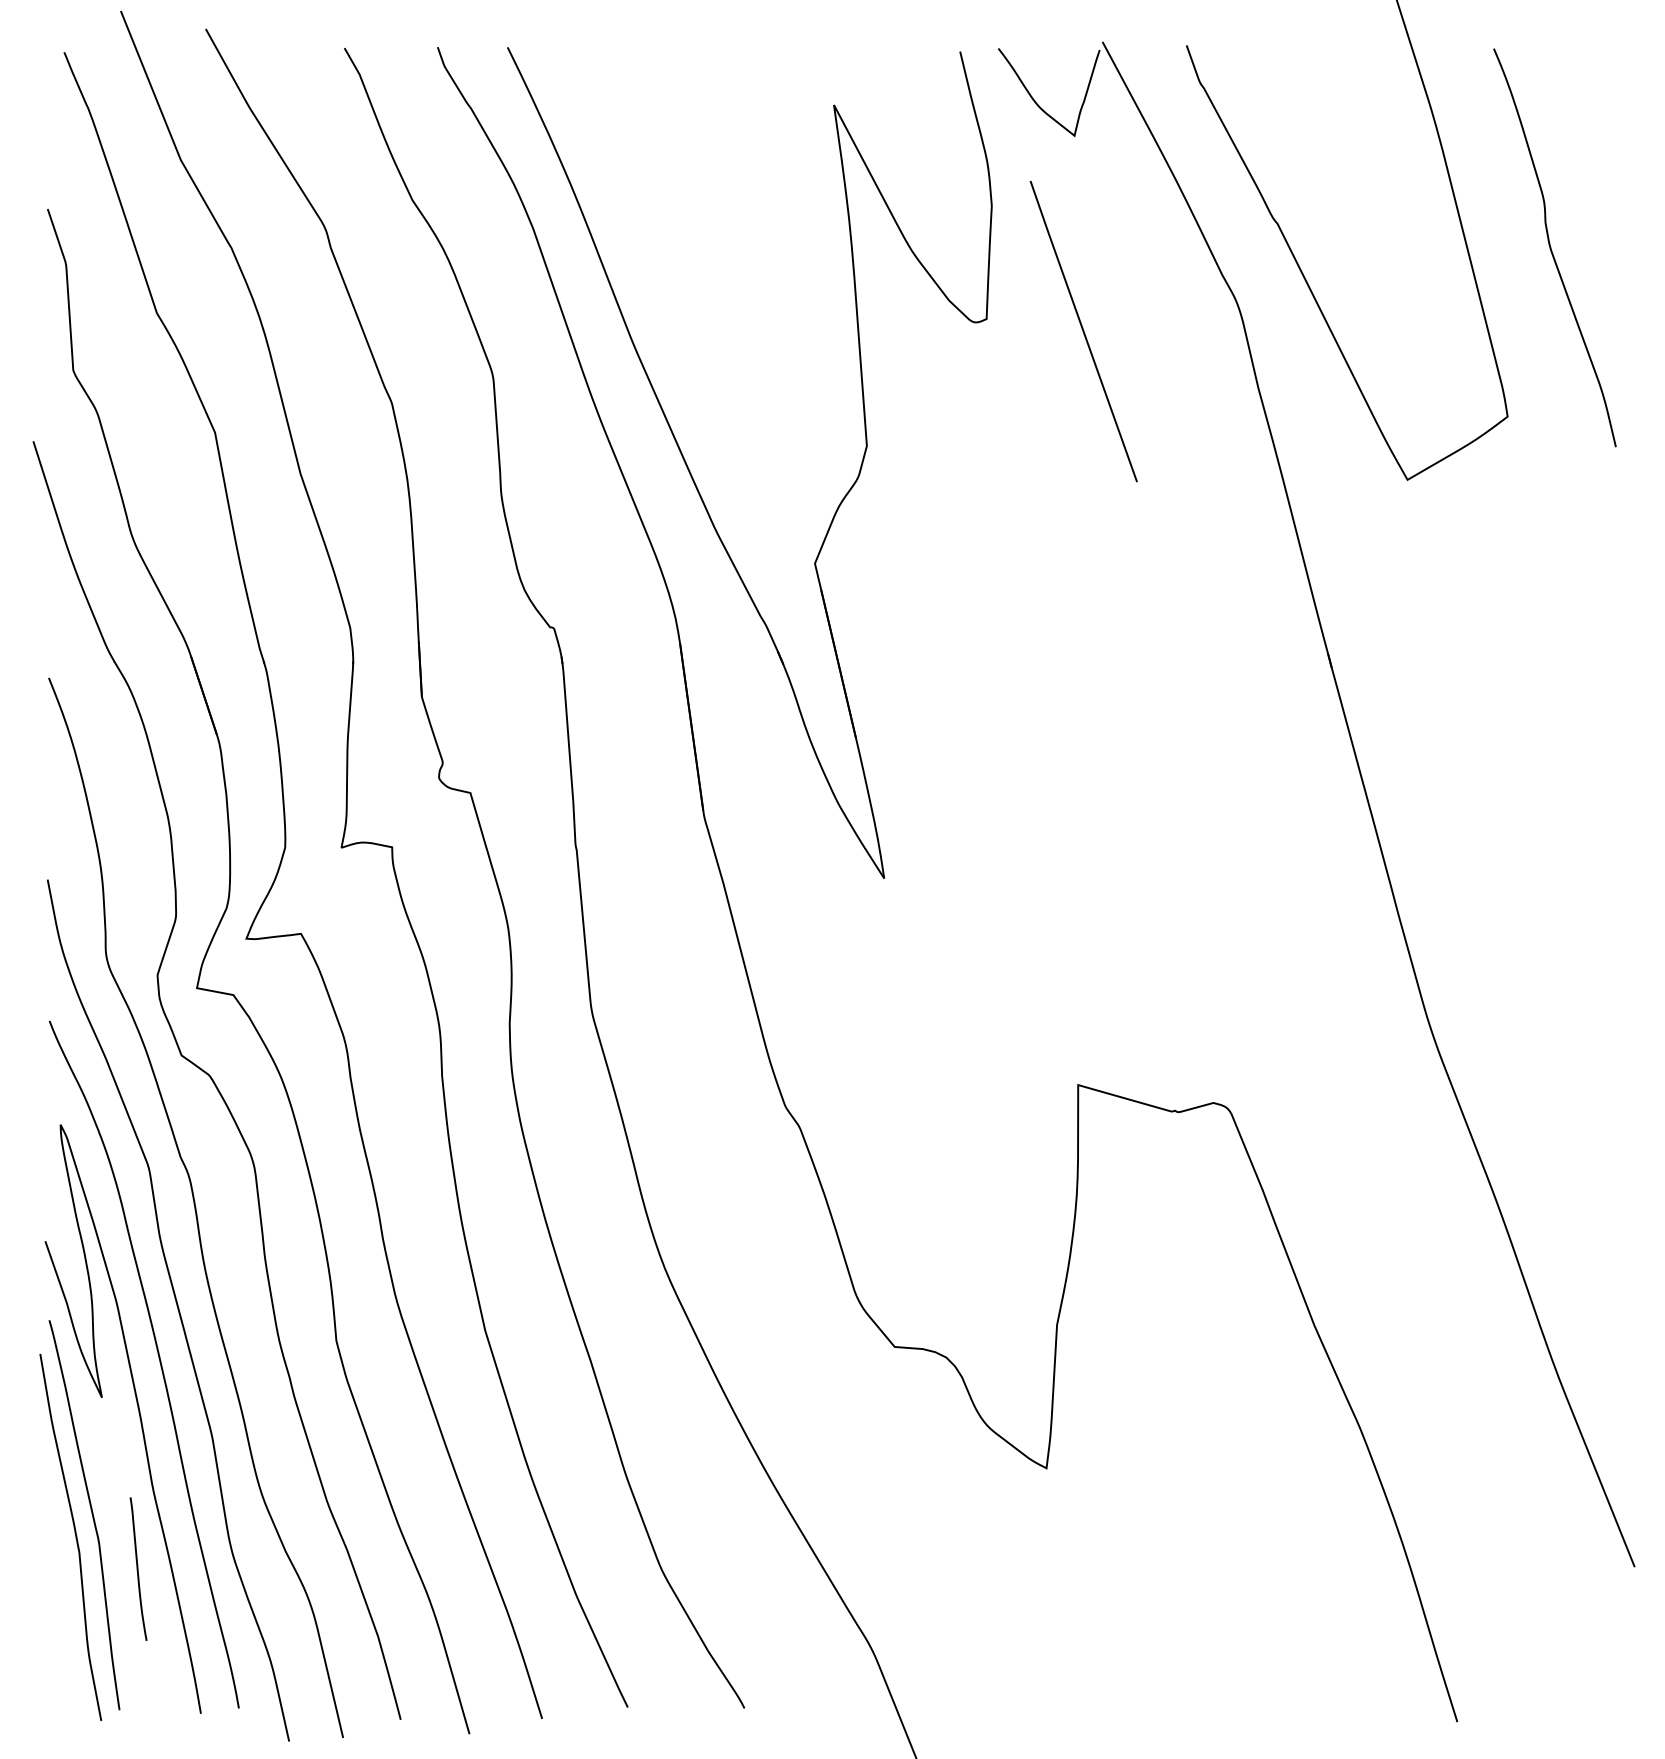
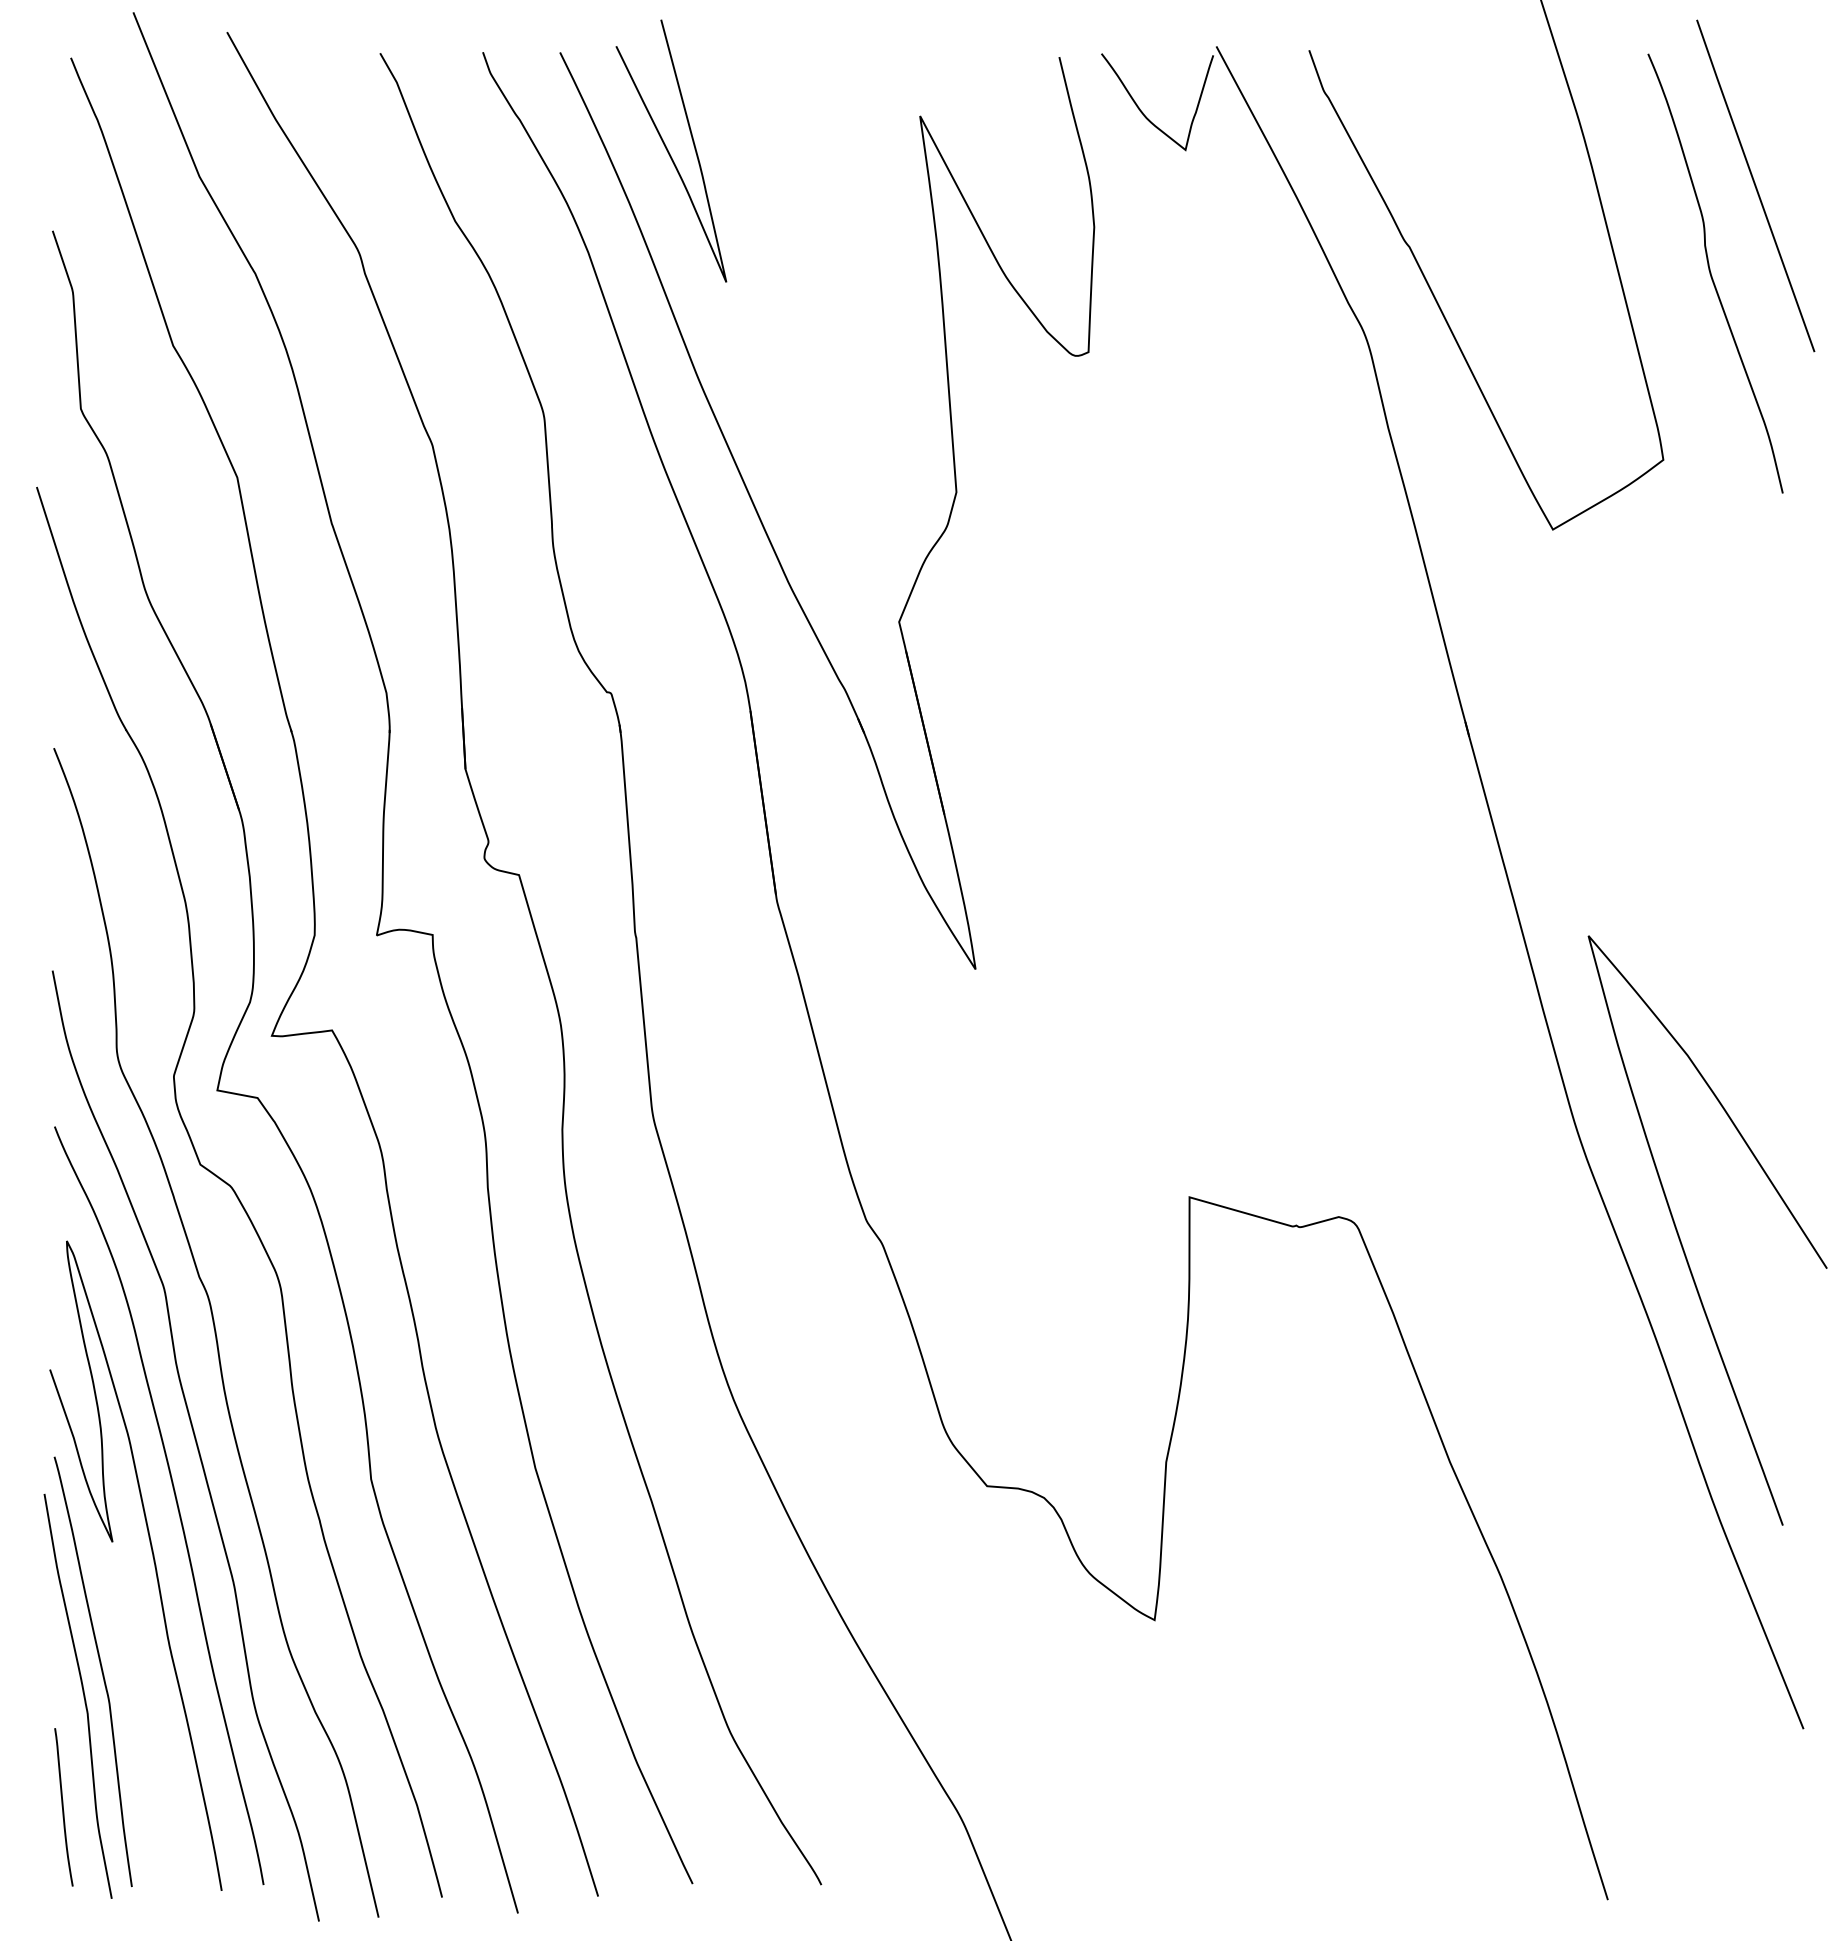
curve: (606, 137) -> (669, 151), added
line: (1083, 331) -> (1755, 185), moved
curve: (1524, 1124) -> (1681, 1240), added
curve: (138, 1569) -> (63, 1807), moved

